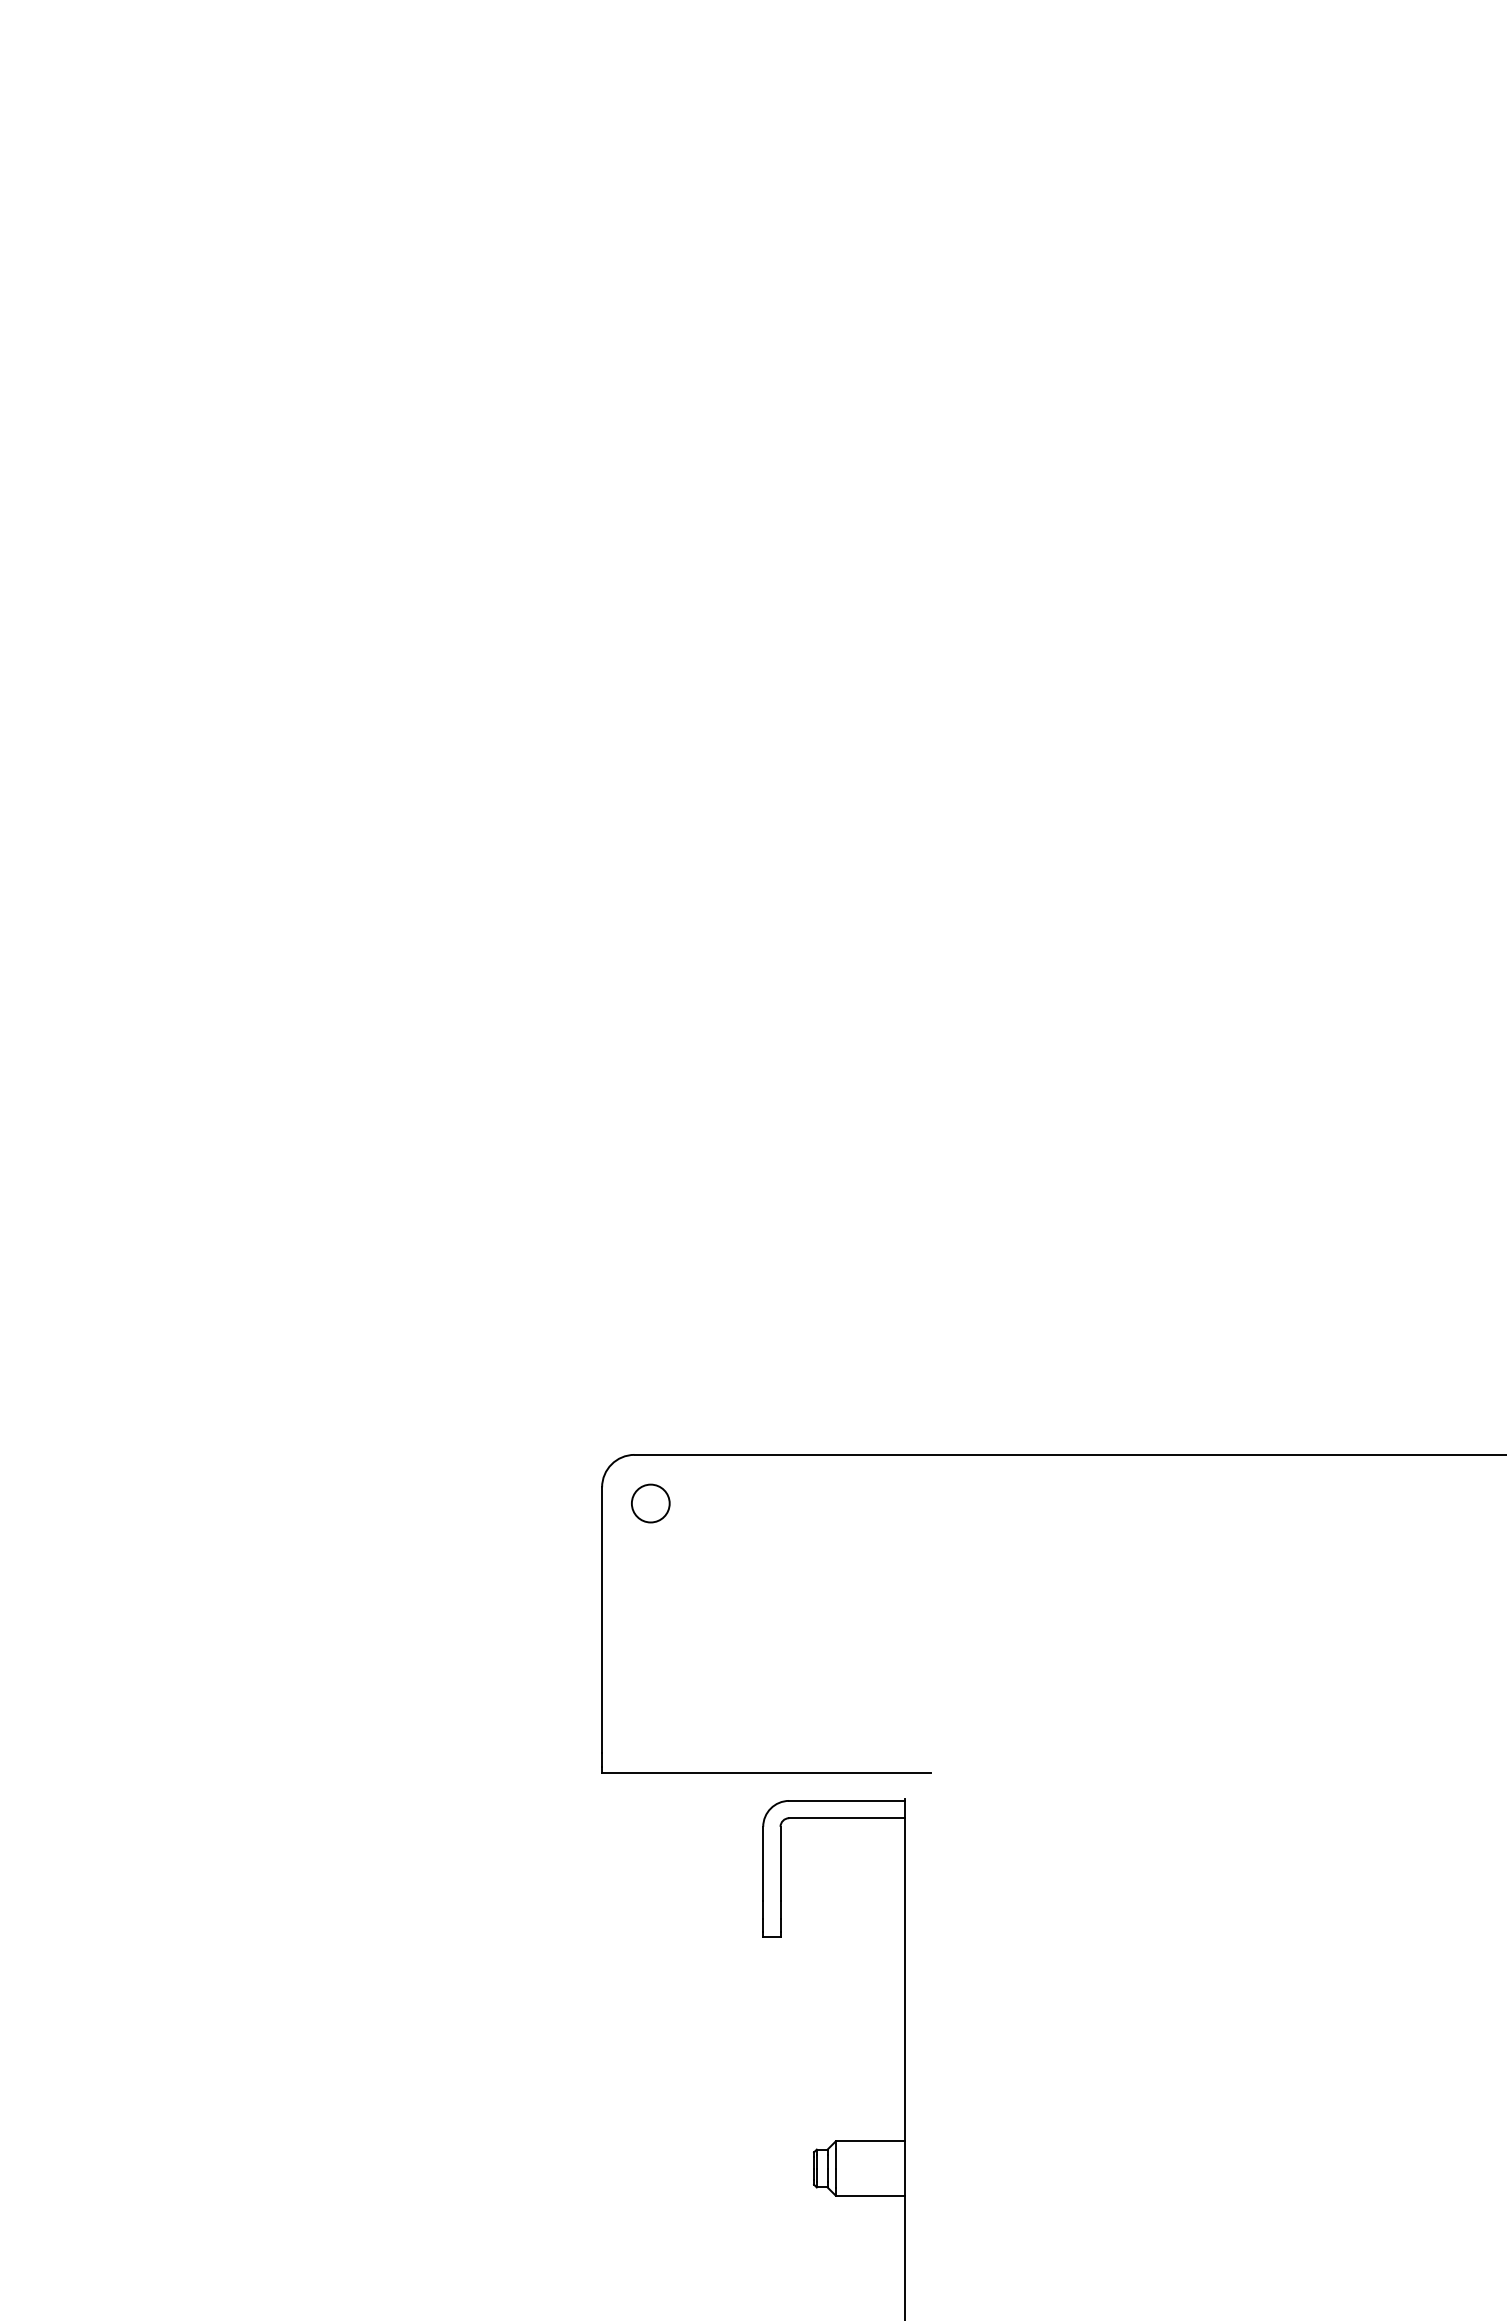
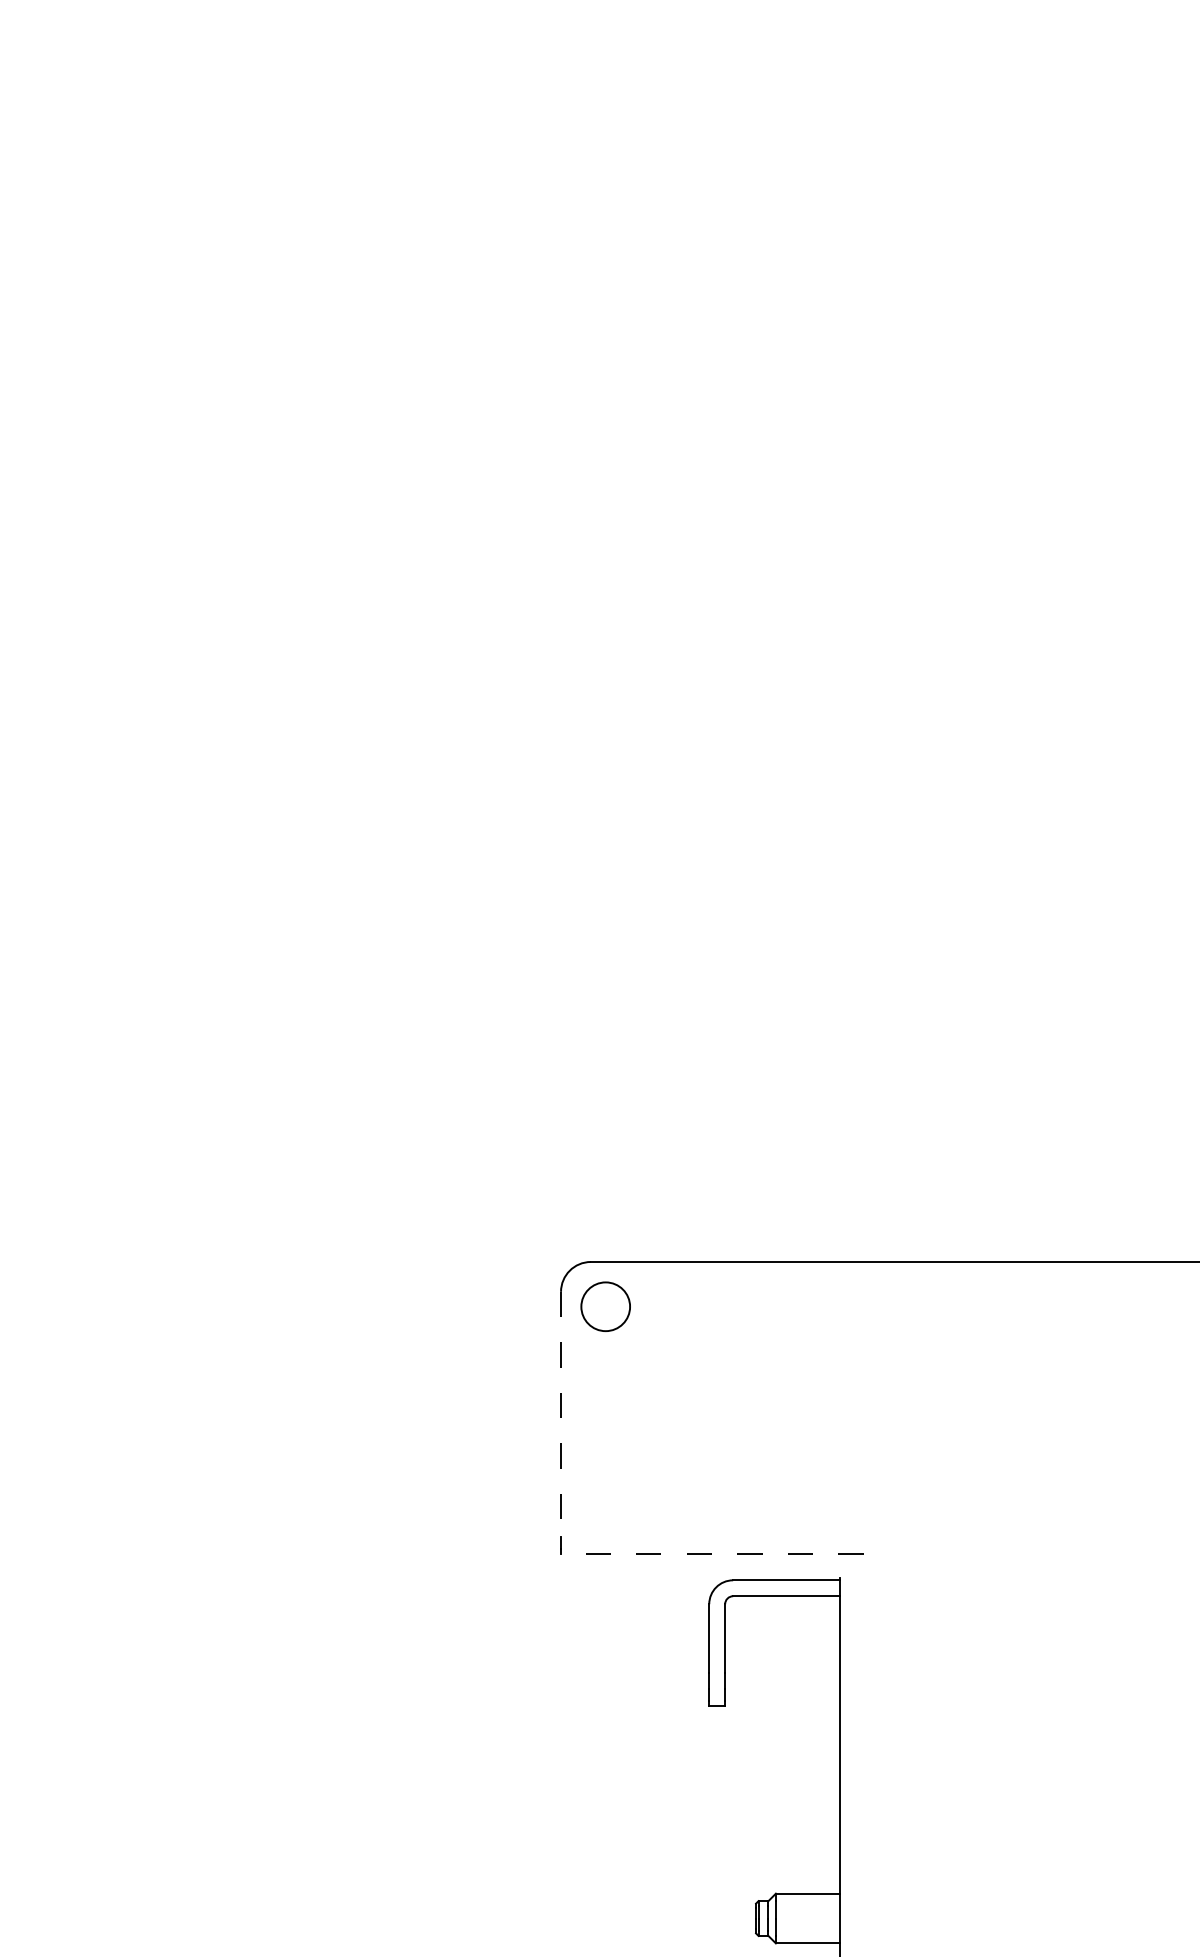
circle: (650, 1503) -> (605, 1306), size x1.4
line: (602, 1620) -> (561, 1414), solid -> dashed
line: (766, 1772) -> (712, 1554), solid -> dashed

